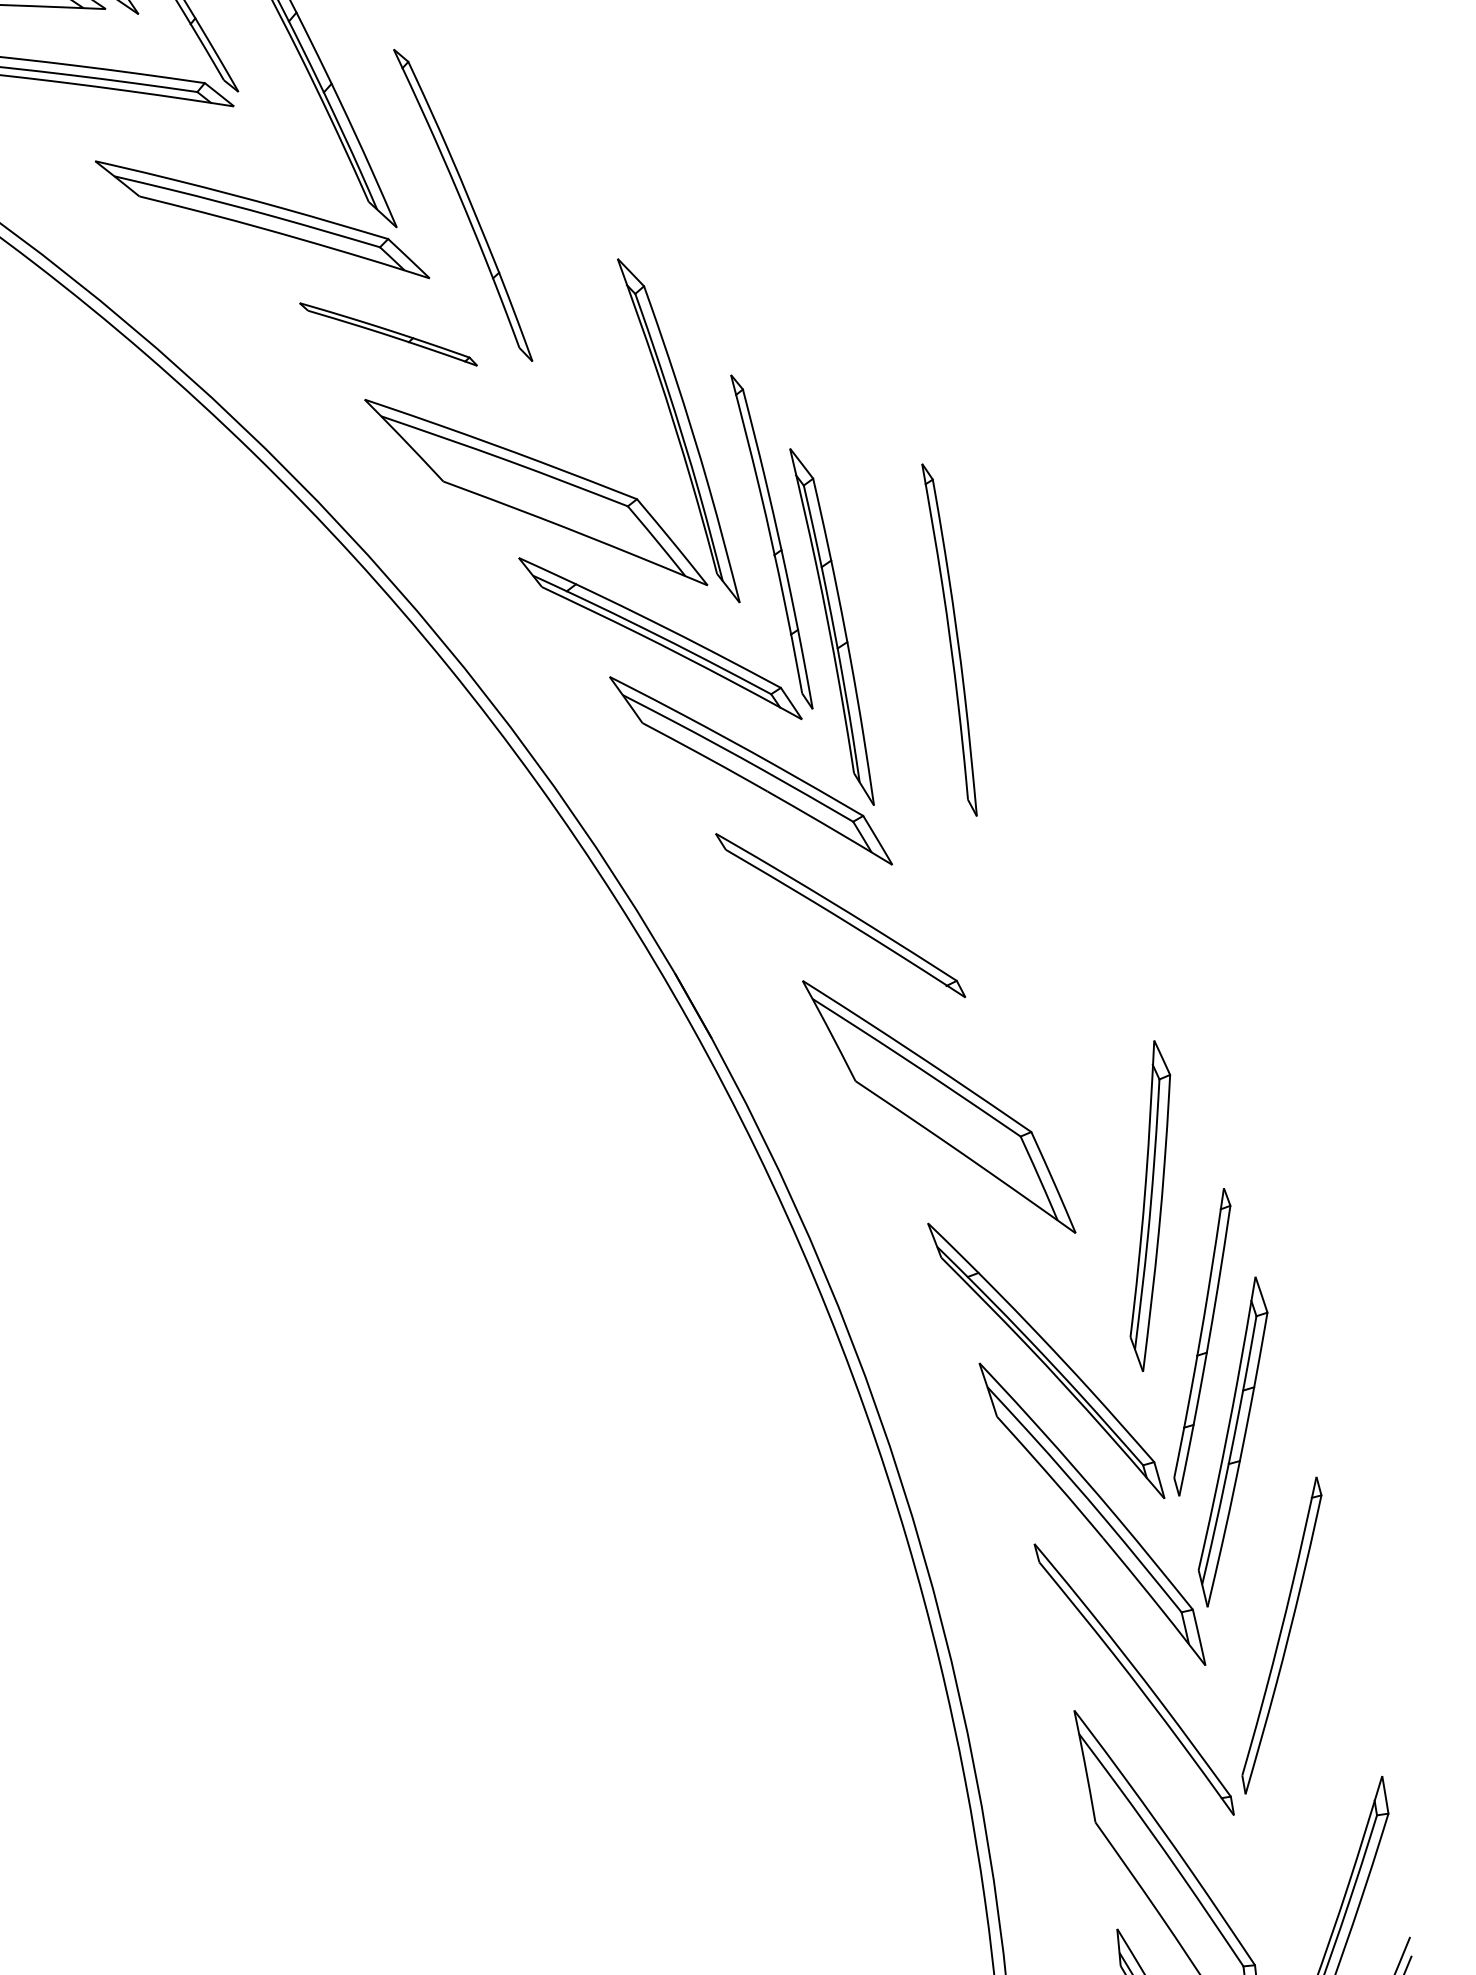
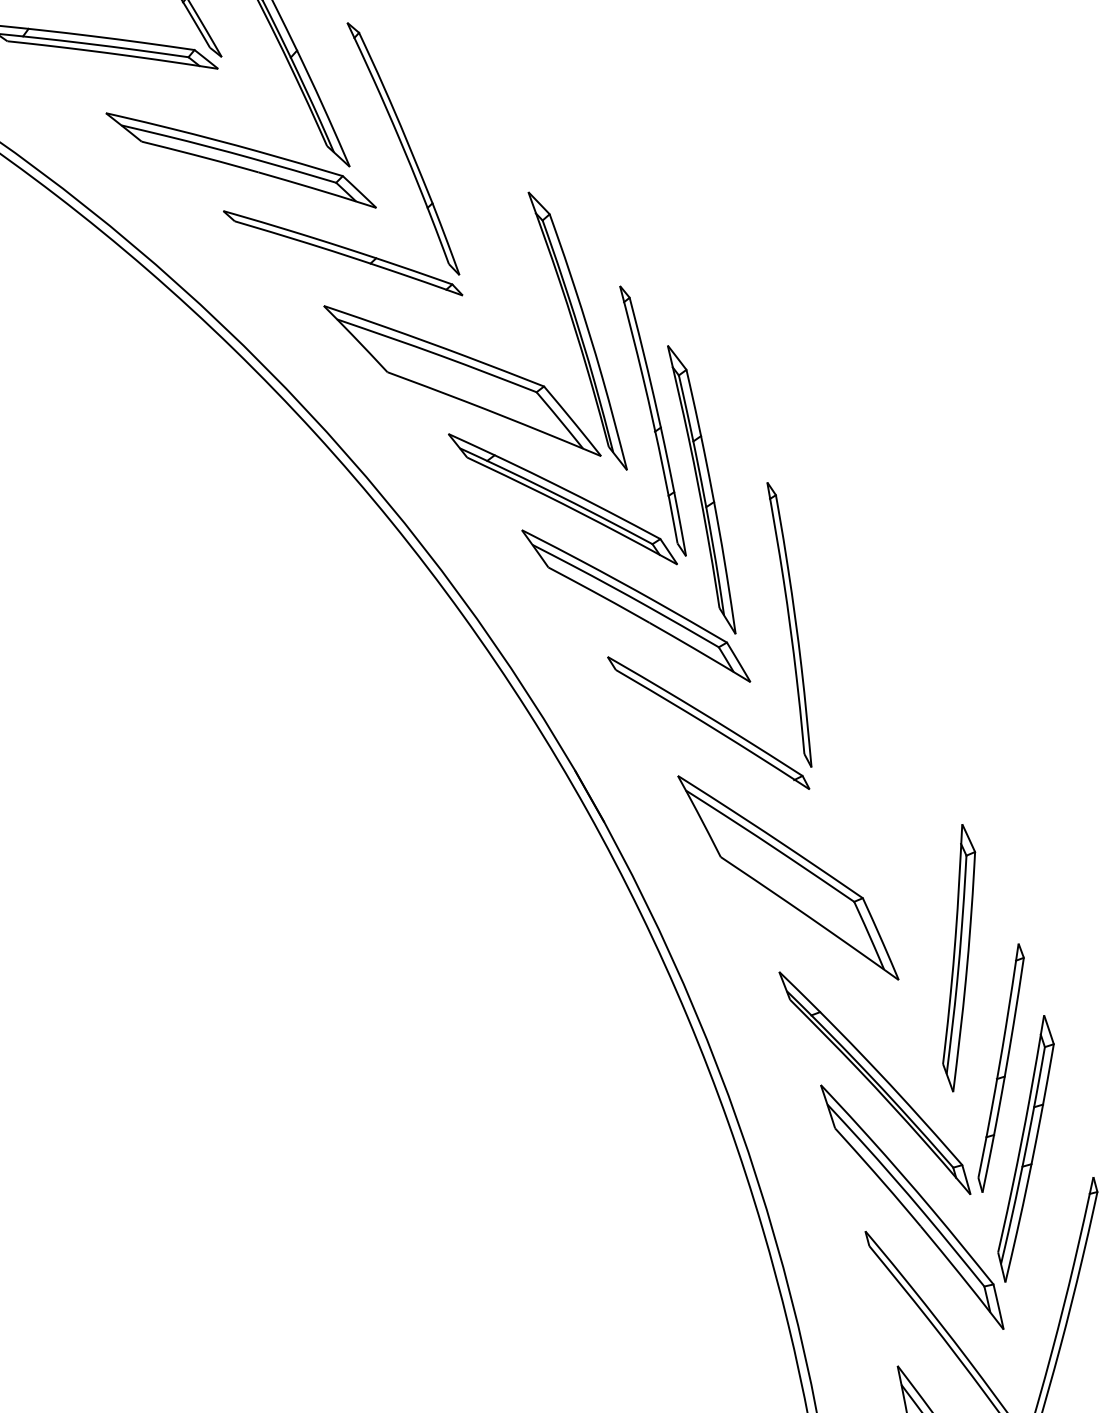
part: (388, 334) -> (343, 253), size x1.67
part: (949, 639) -> (789, 624), moved

